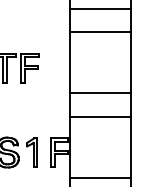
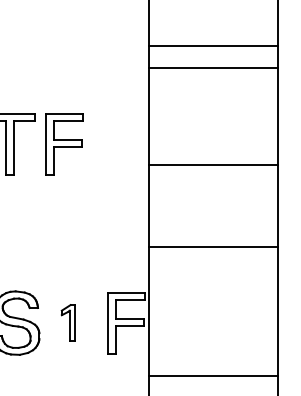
line: (100, 8) -> (212, 45), moved
line: (100, 93) -> (212, 166), moved
part: (31, 152) -> (66, 322), size x0.6

